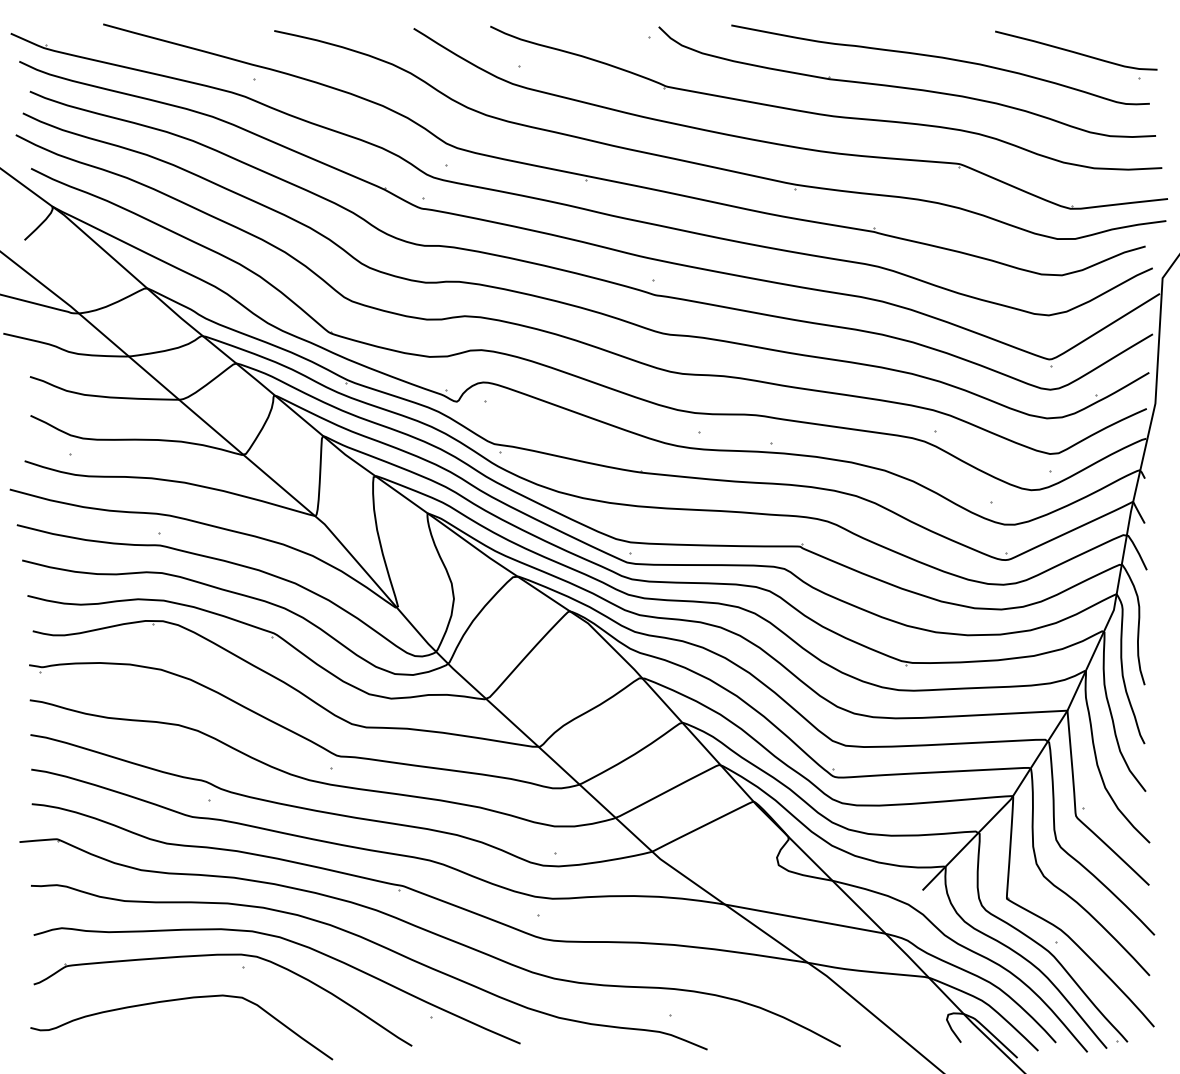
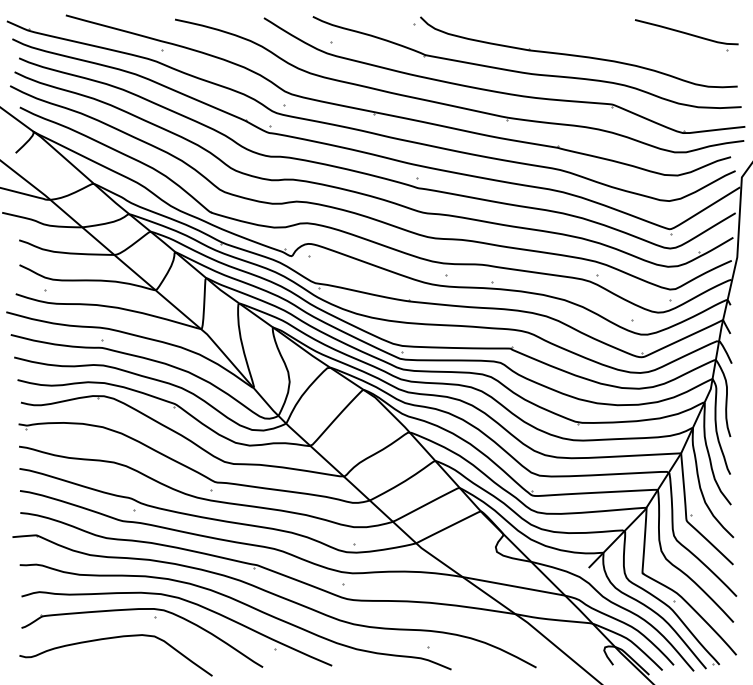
curve: (939, 59) -> (599, 37), removed

